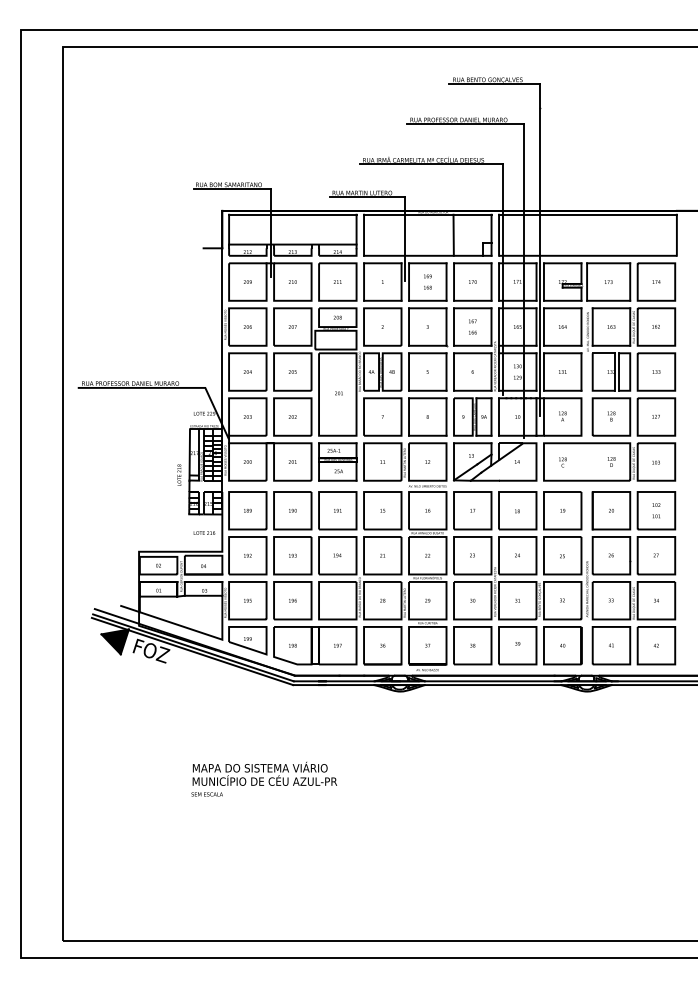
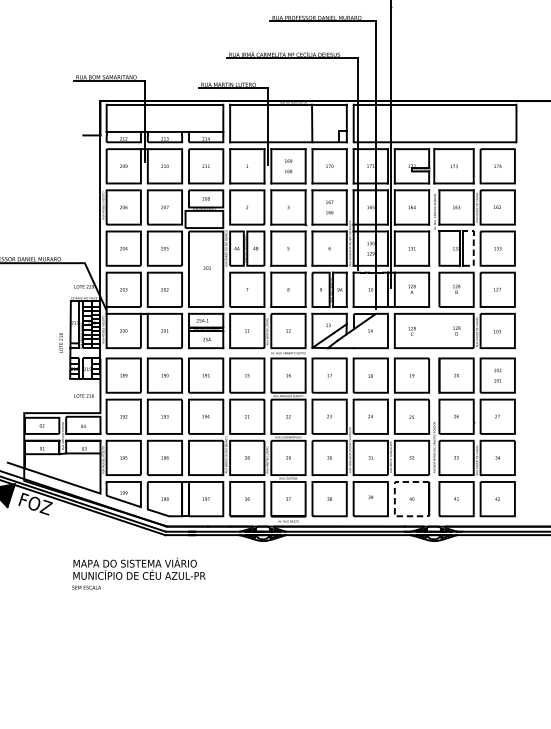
line: (630, 372) -> (474, 249), solid -> dashed
line: (543, 645) -> (394, 498), solid -> dashed
text: (263, 779) -> (138, 573), moved

